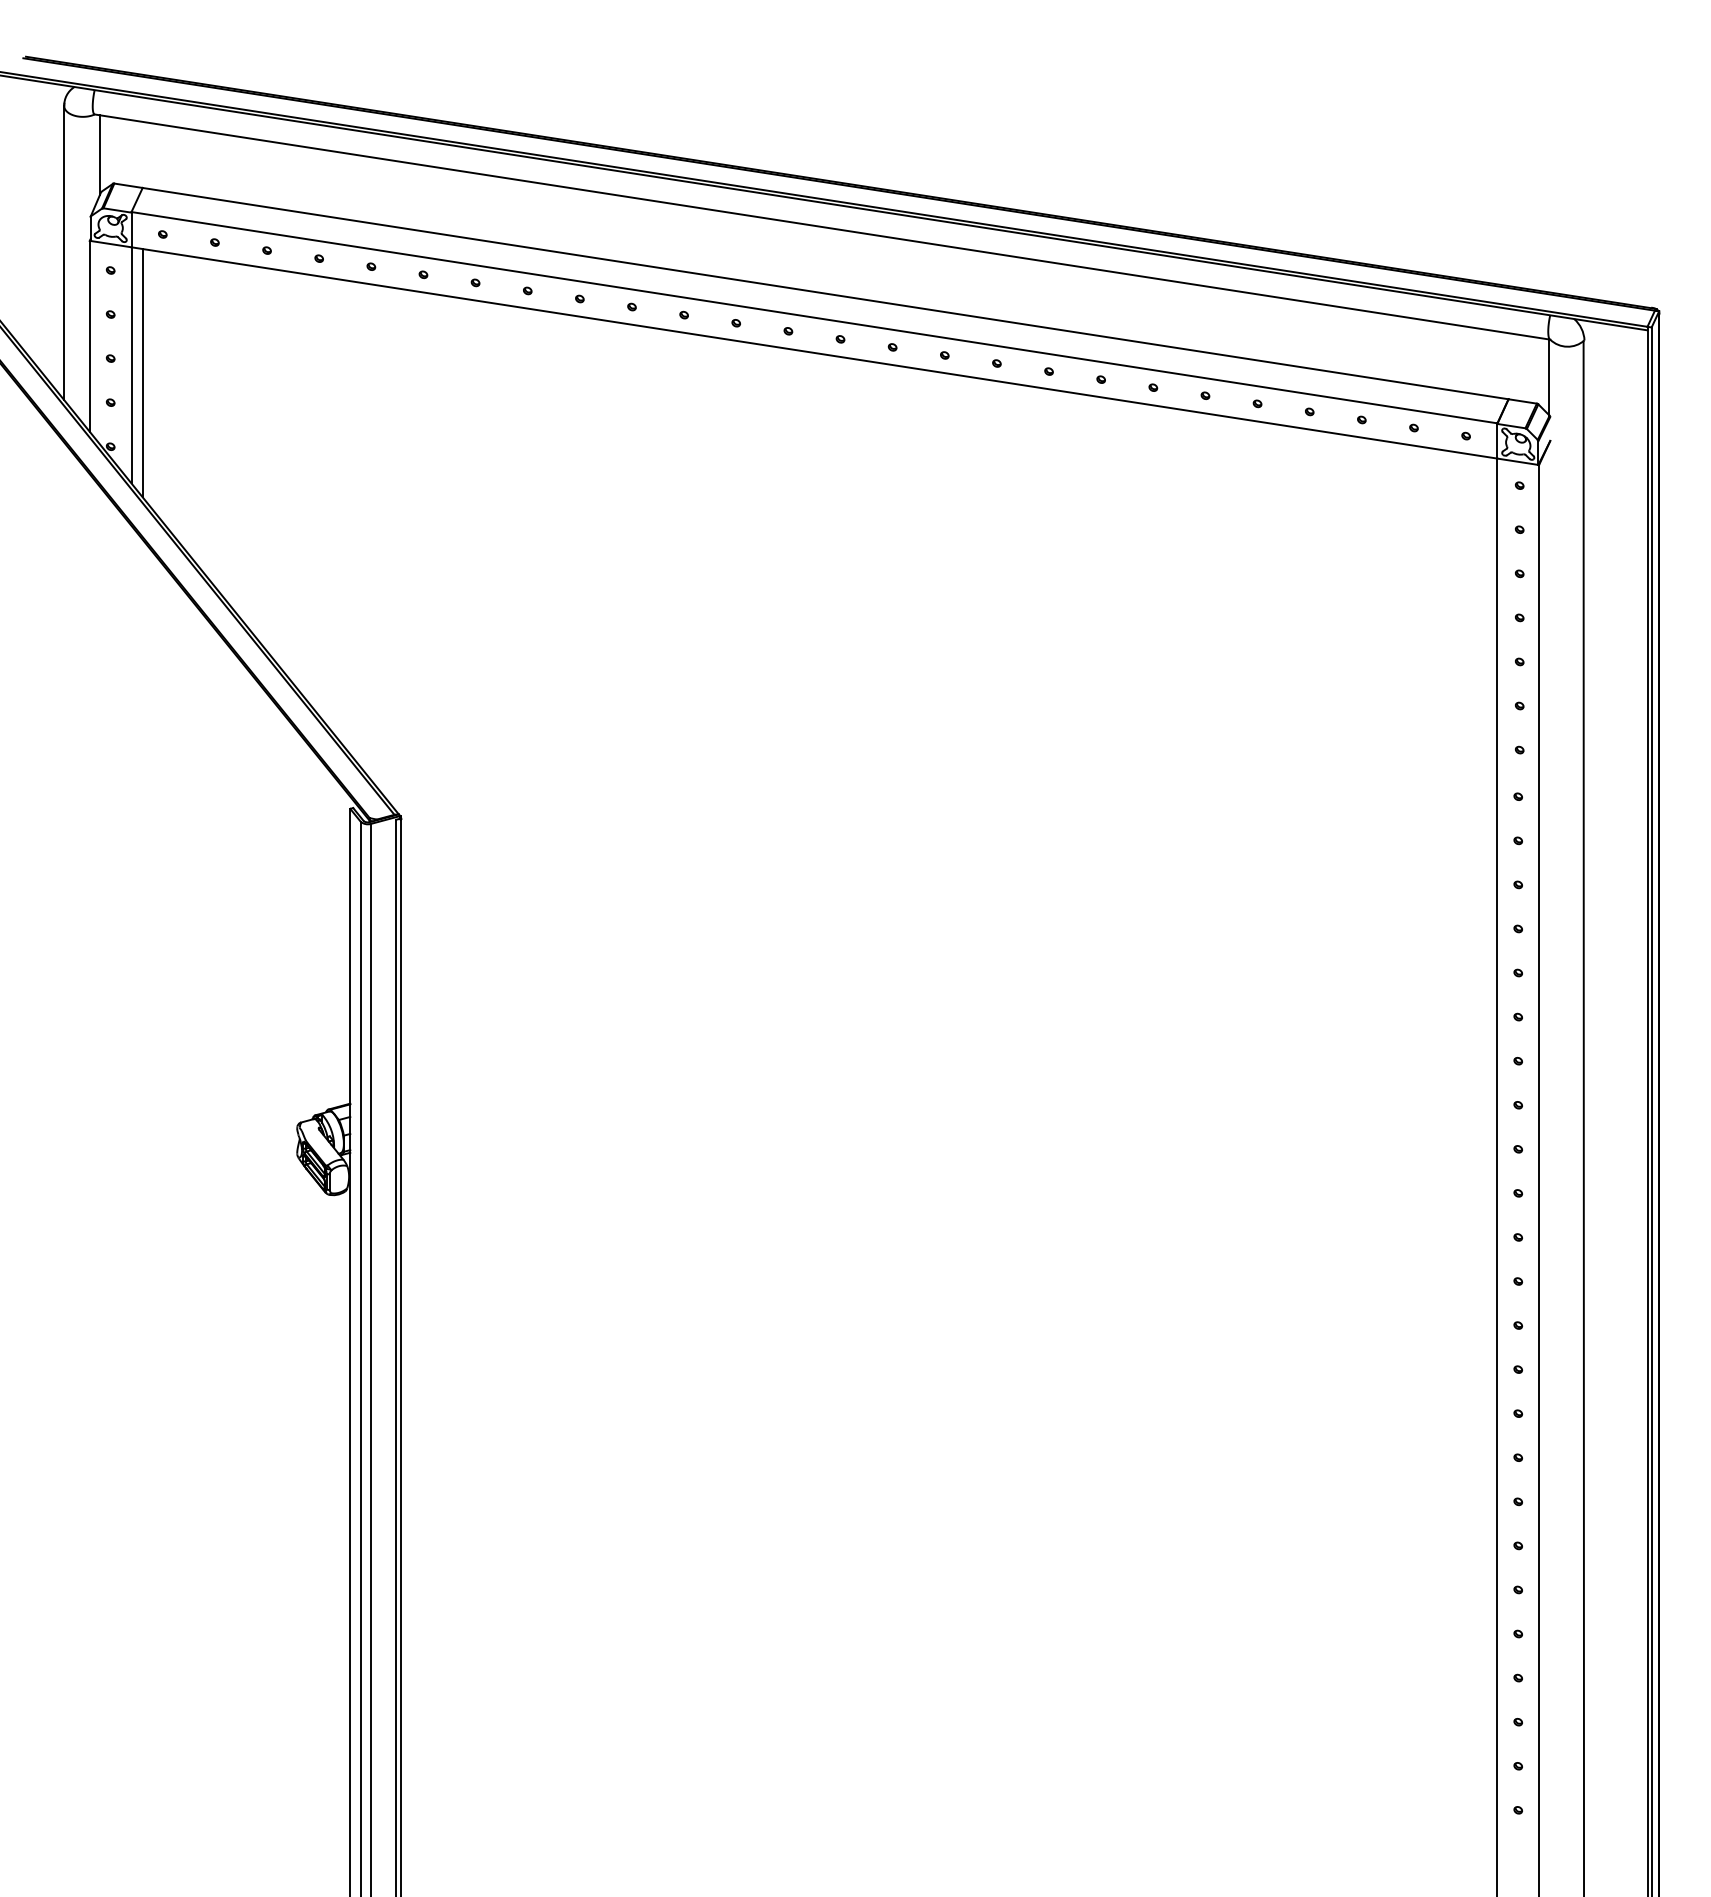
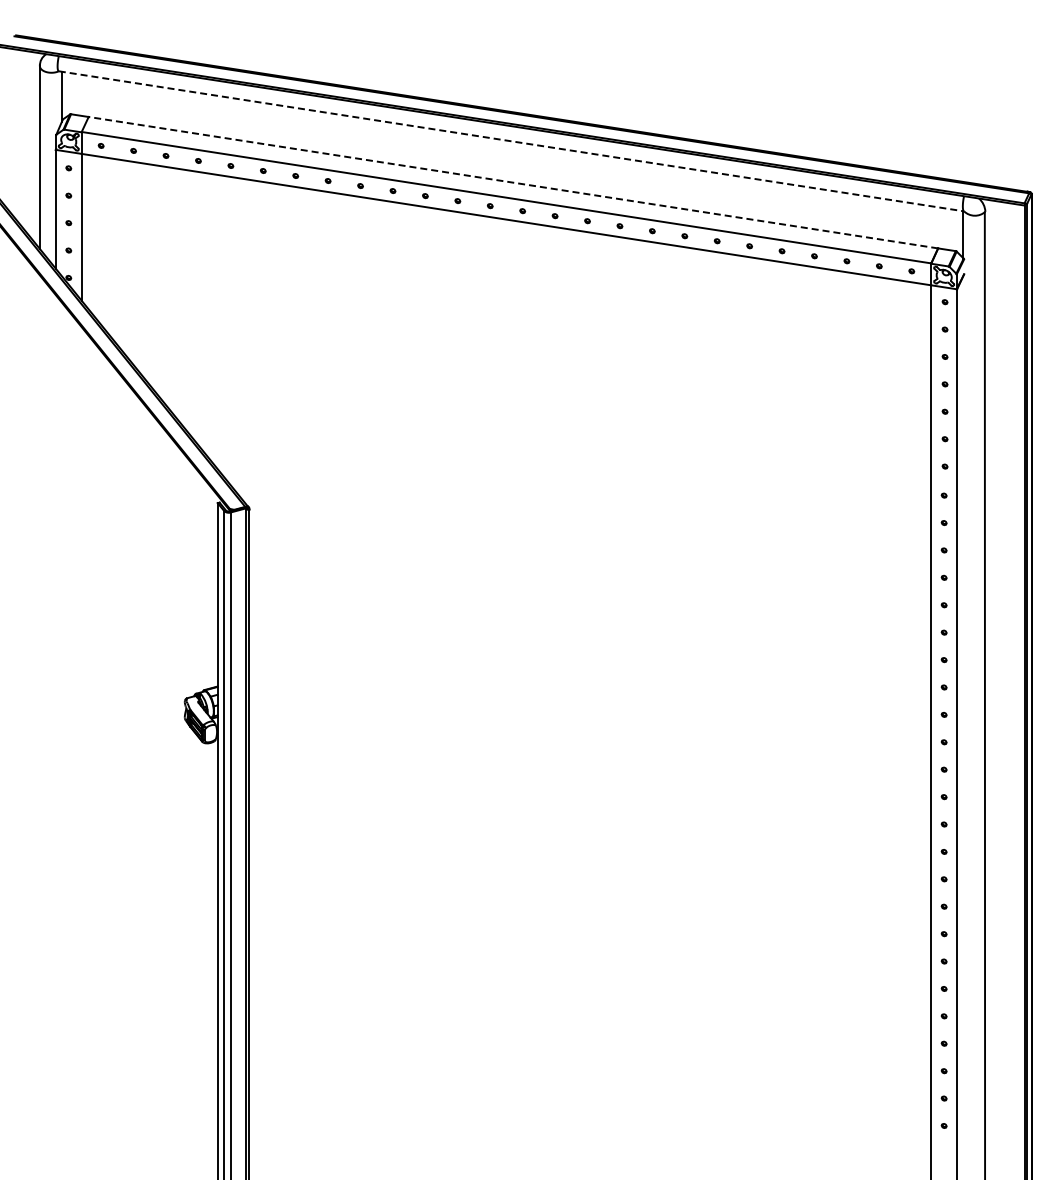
line: (822, 227) -> (511, 141), solid -> dashed
line: (825, 293) -> (513, 182), solid -> dashed
line: (142, 372) -> (88, 231), removed

